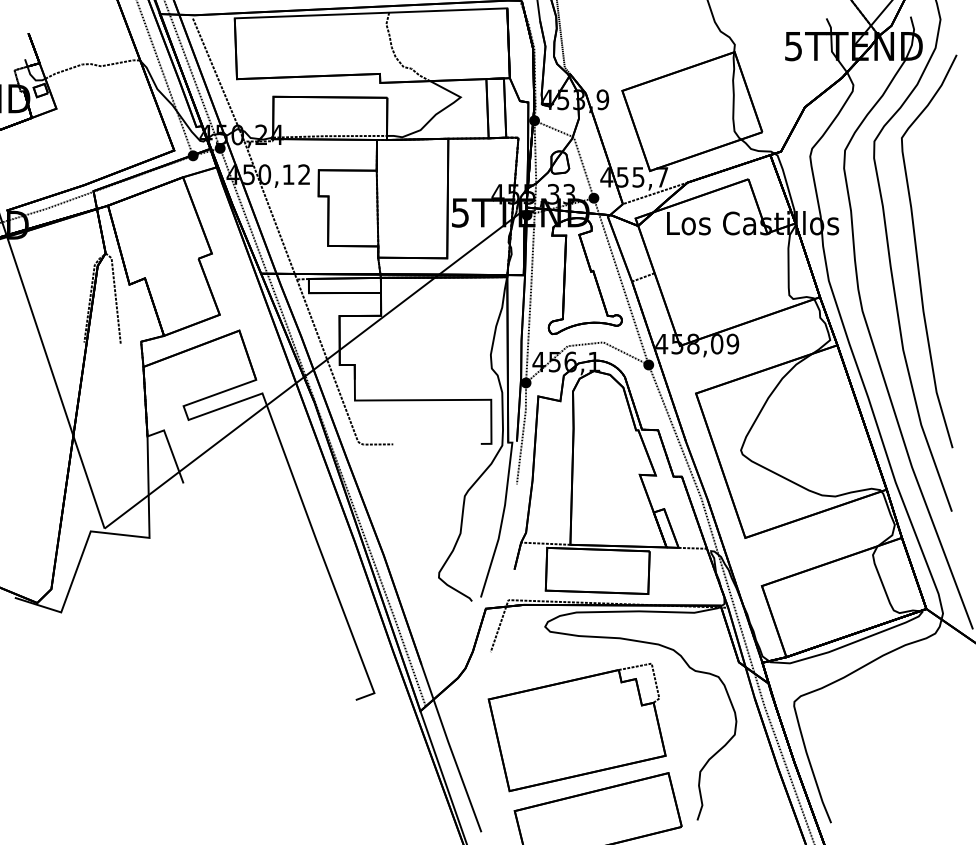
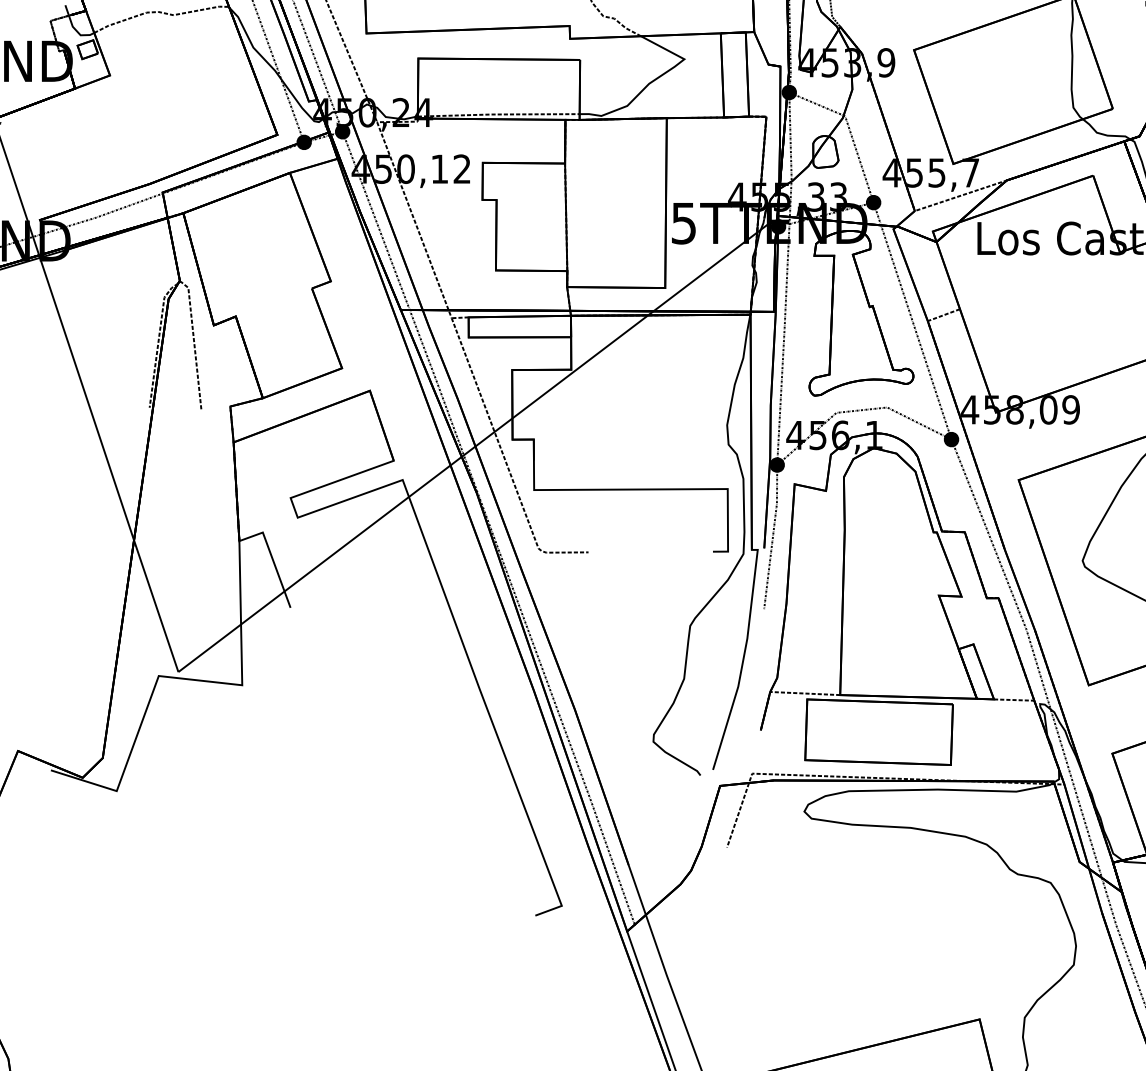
part: (576, 727) -> (848, 954), removed

